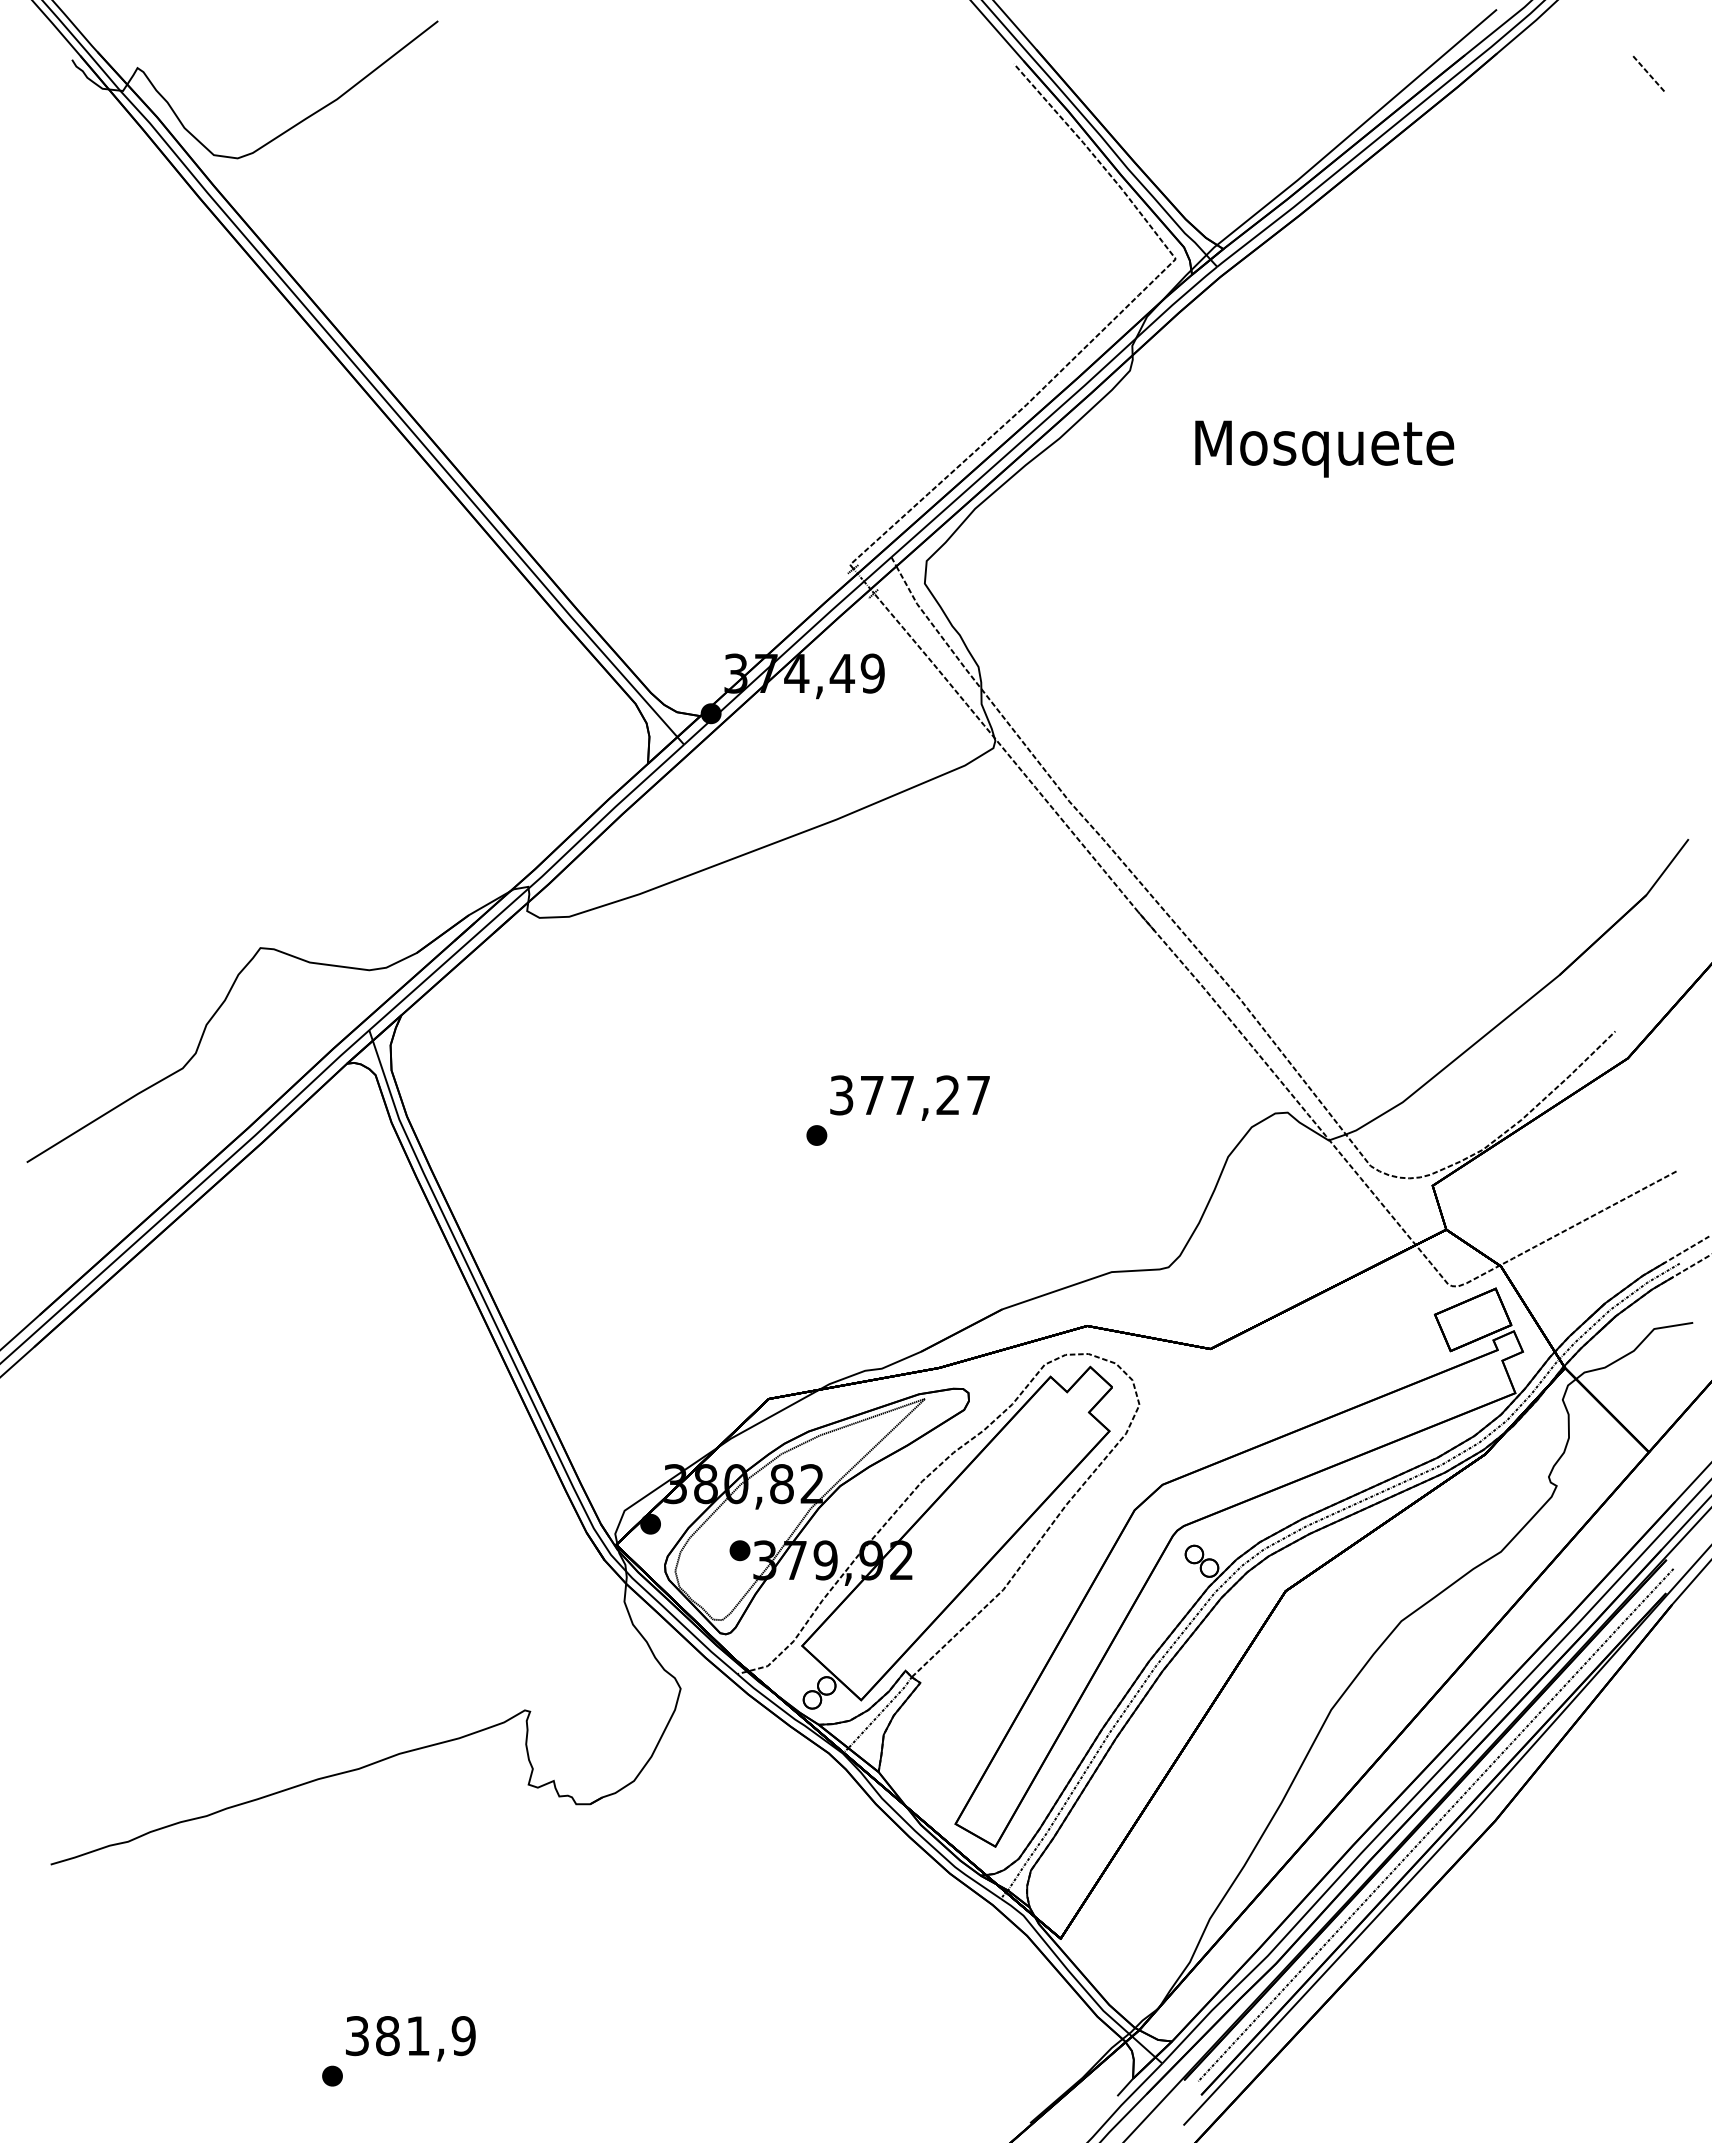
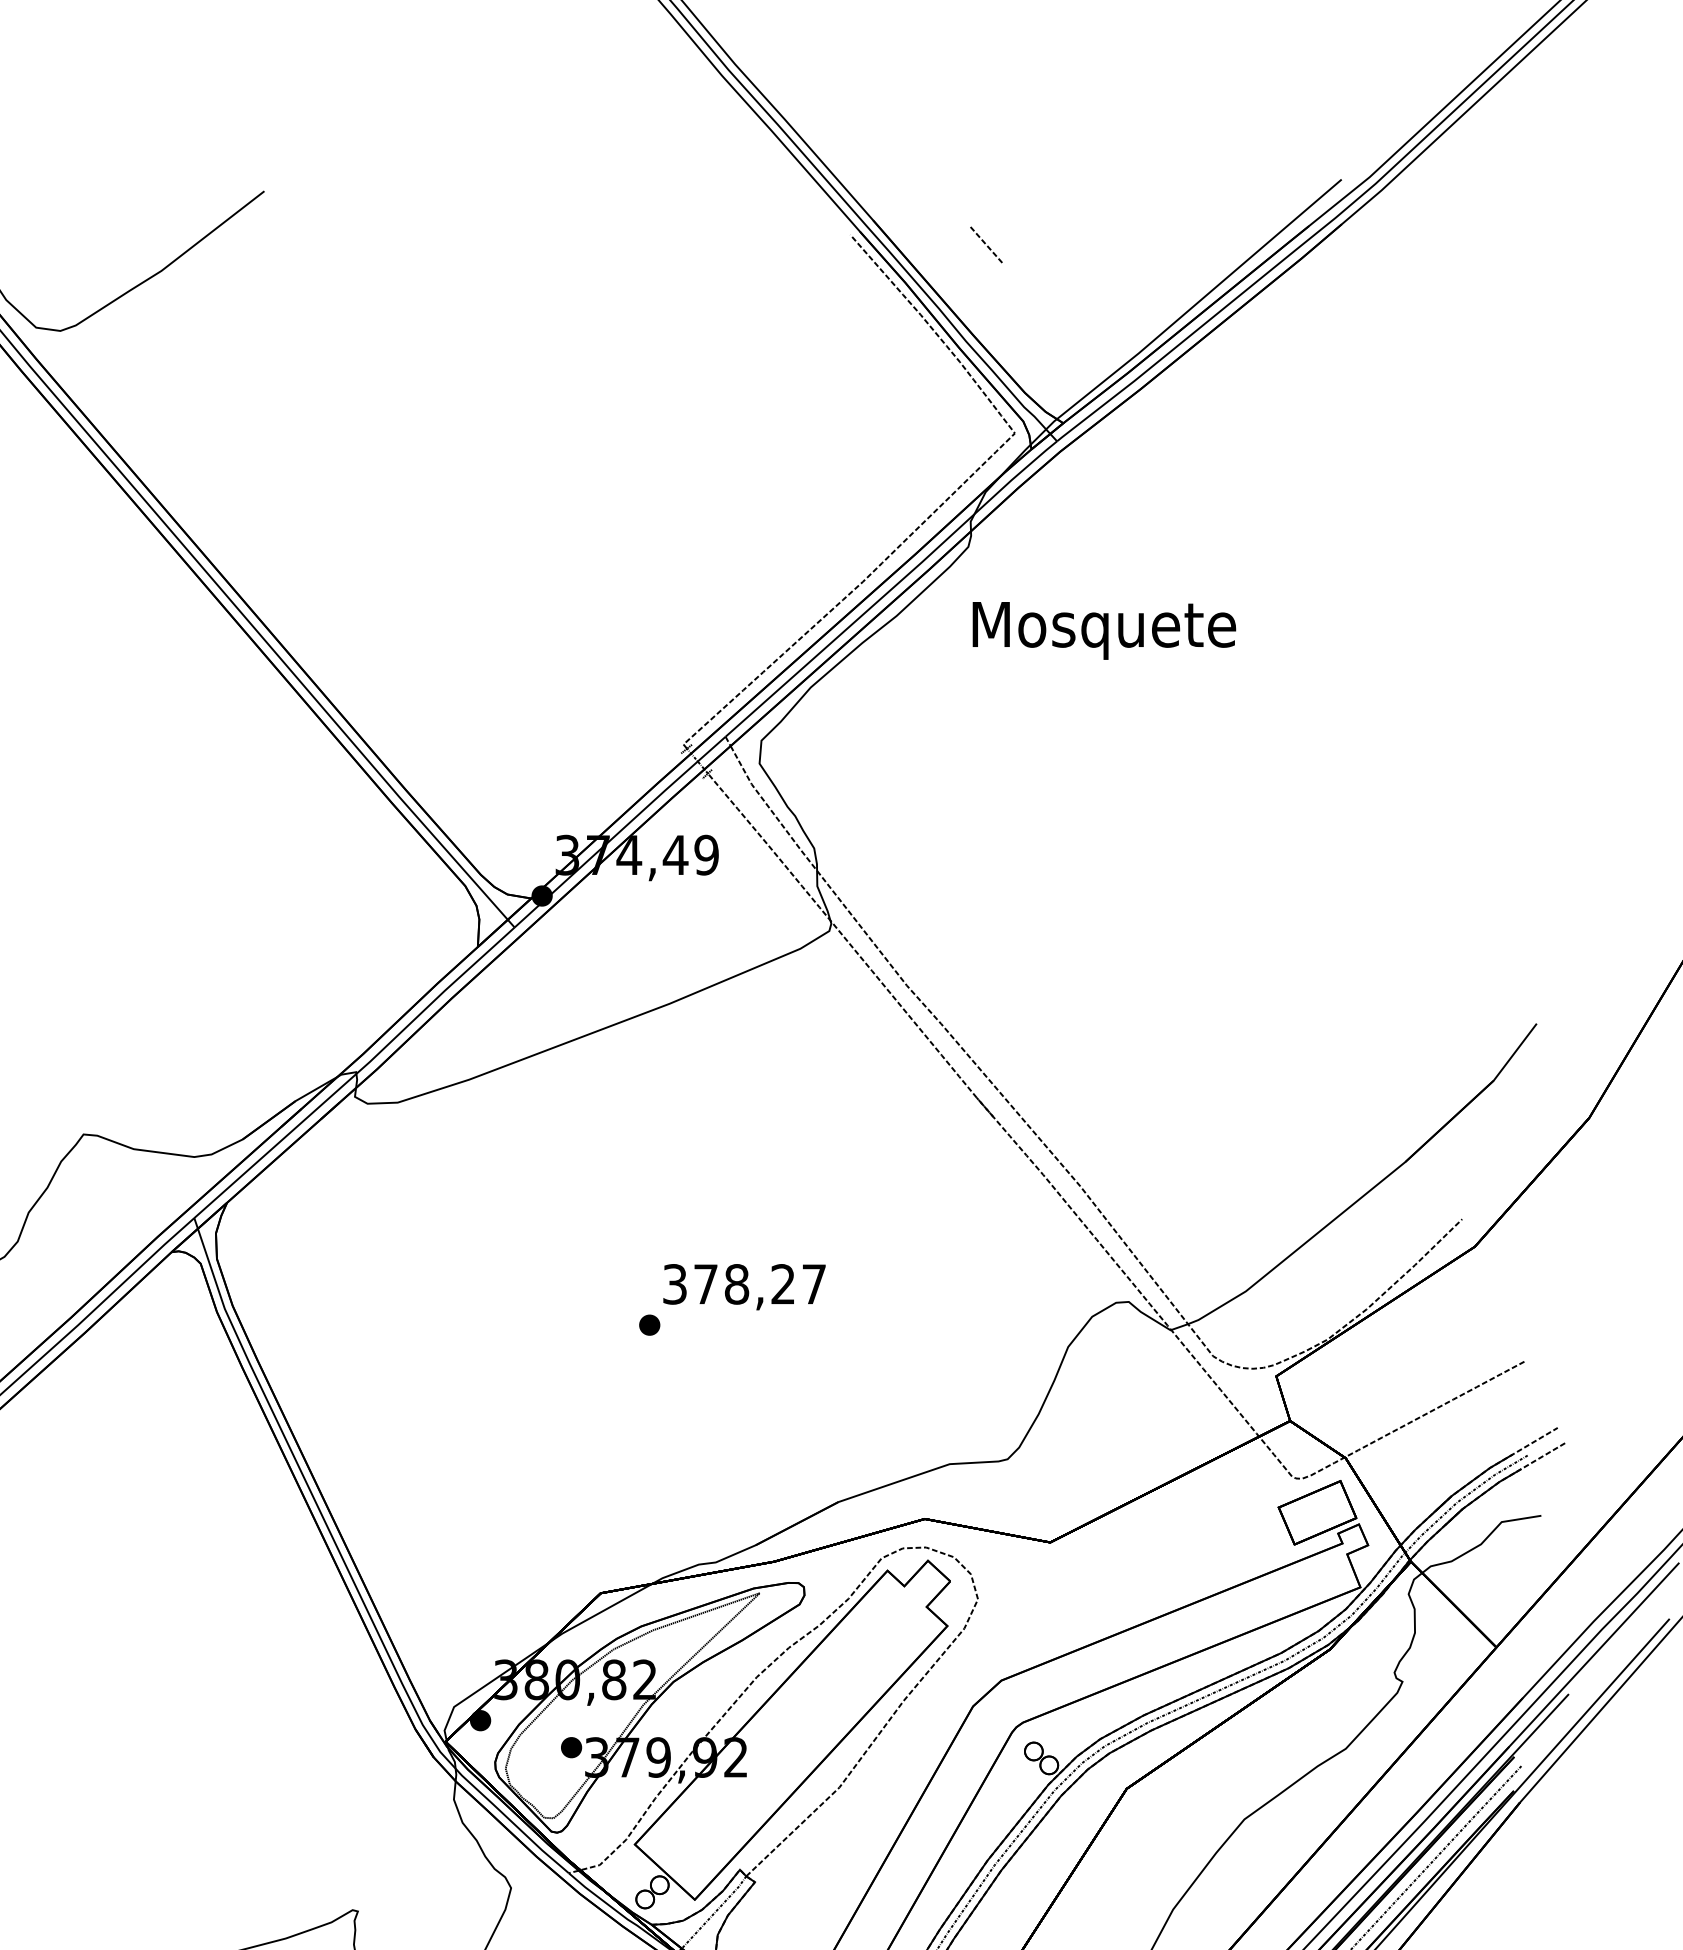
line: (1648, 72) -> (986, 243), moved
text: (1324, 448) -> (1104, 630), moved
text: (902, 1095) -> (736, 1284), 377,27 -> 378,27

